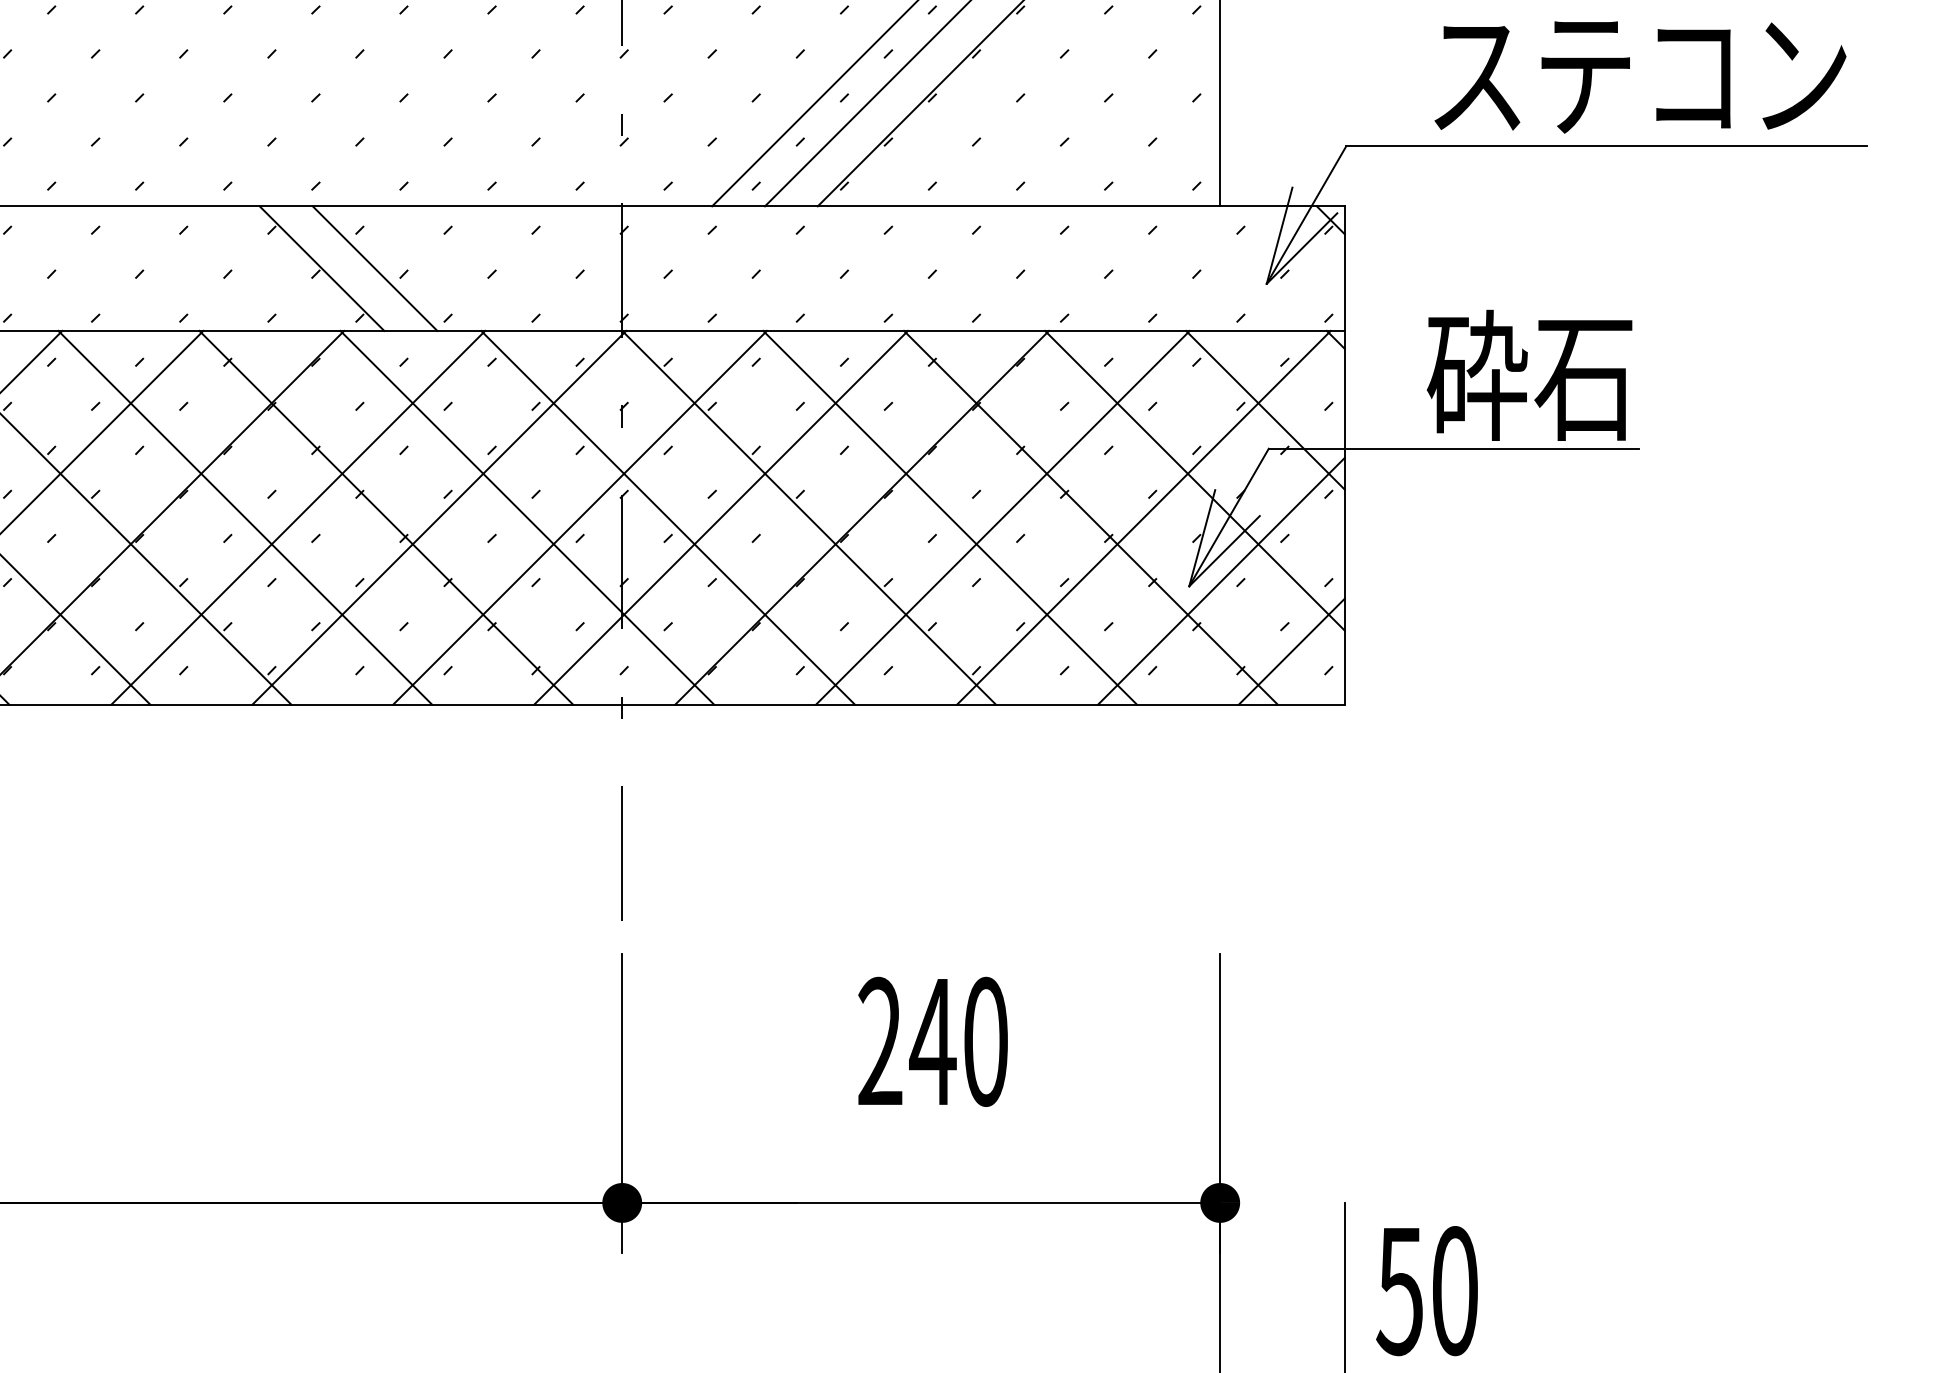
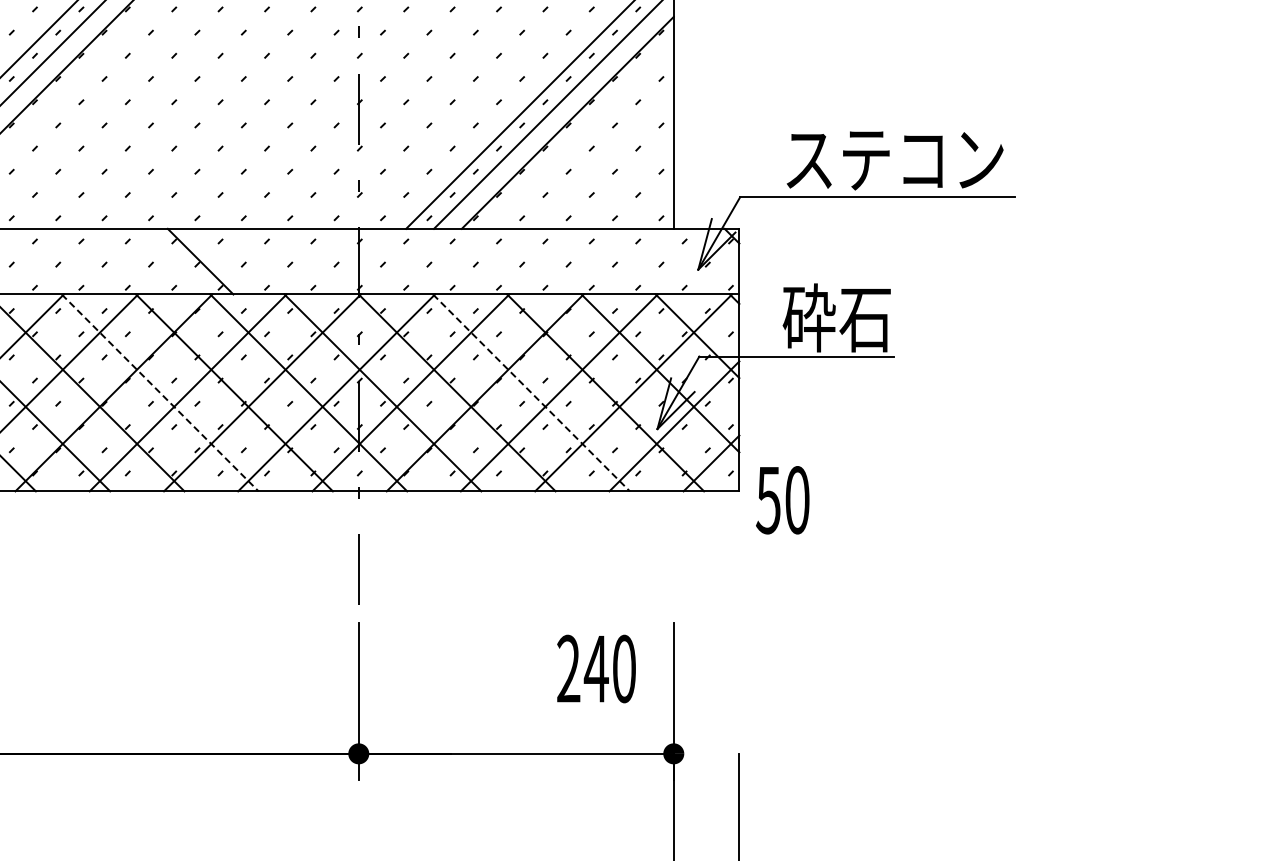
line: (374, 268) -> (228, 261), removed
line: (245, 518) -> (160, 393), solid -> dashed
line: (950, 518) -> (531, 393), solid -> dashed
text: (933, 1040) -> (596, 668), moved
text: (1426, 1291) -> (782, 500), moved

